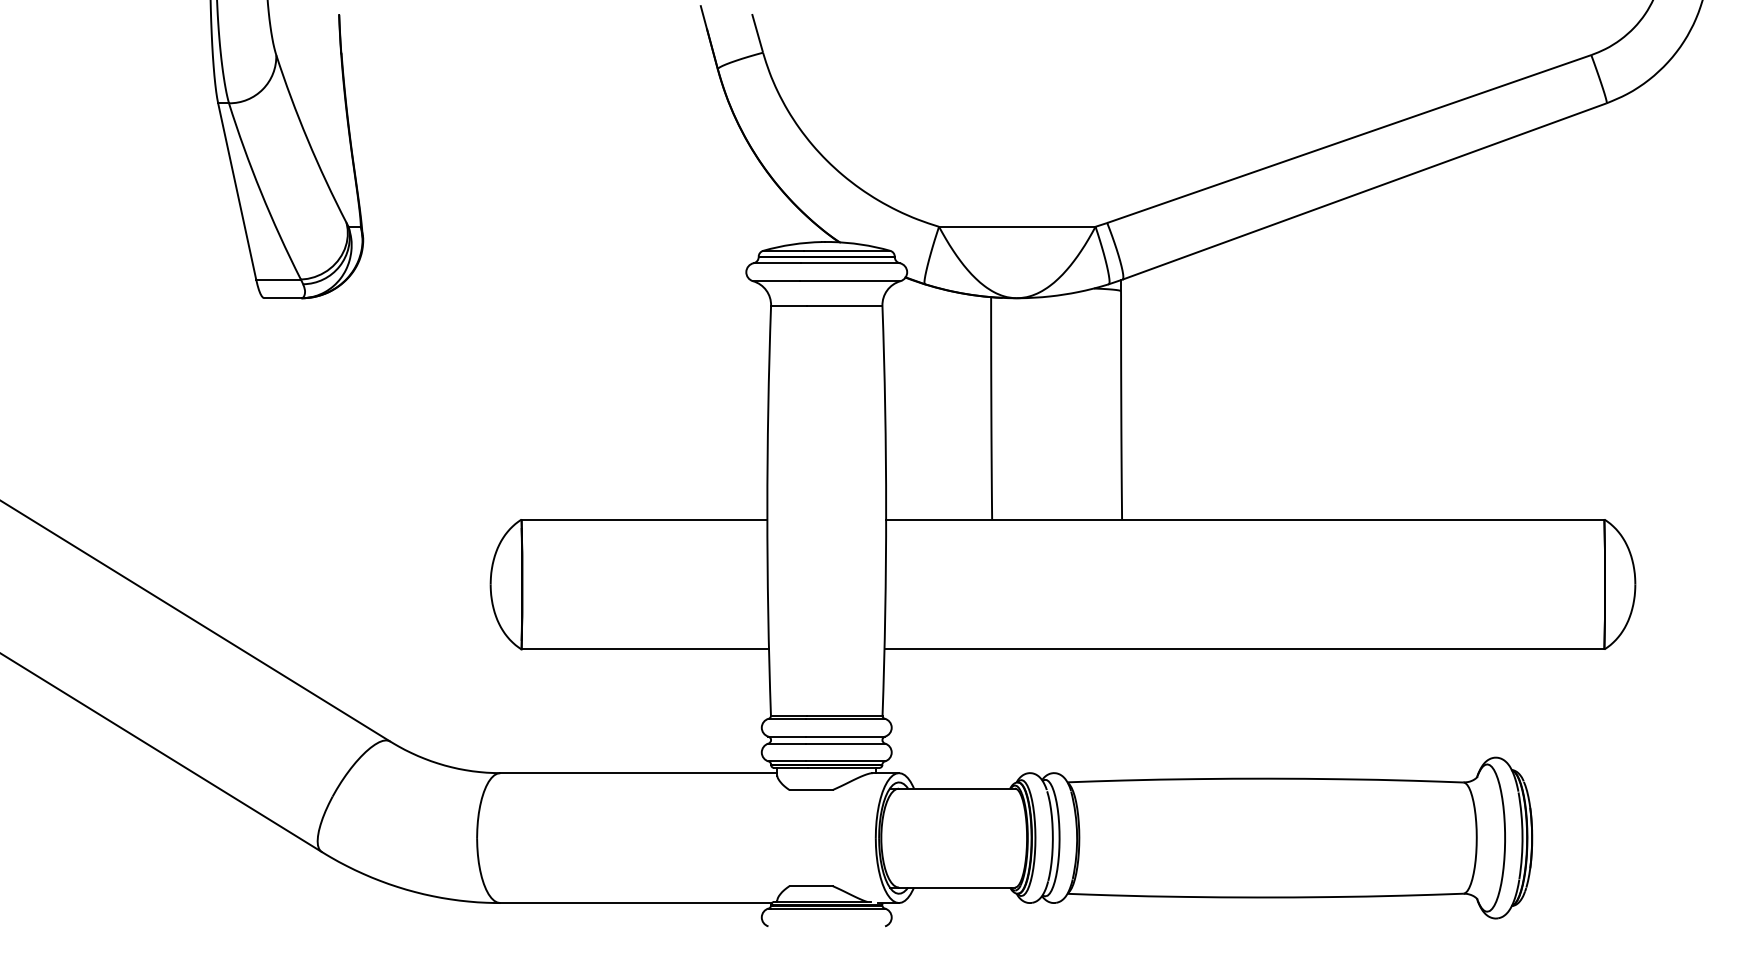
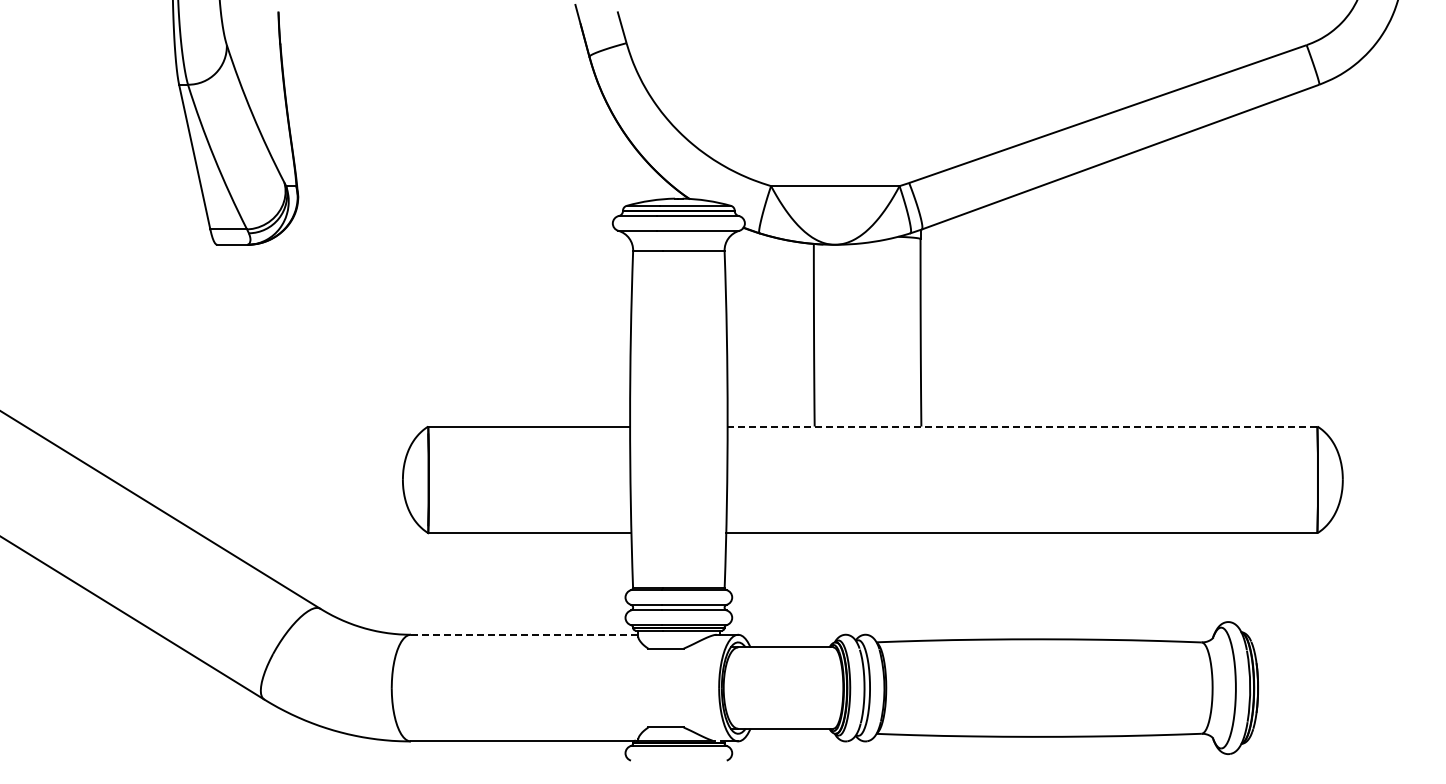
line: (1245, 519) -> (1022, 426), solid -> dashed
line: (638, 772) -> (524, 634), solid -> dashed

